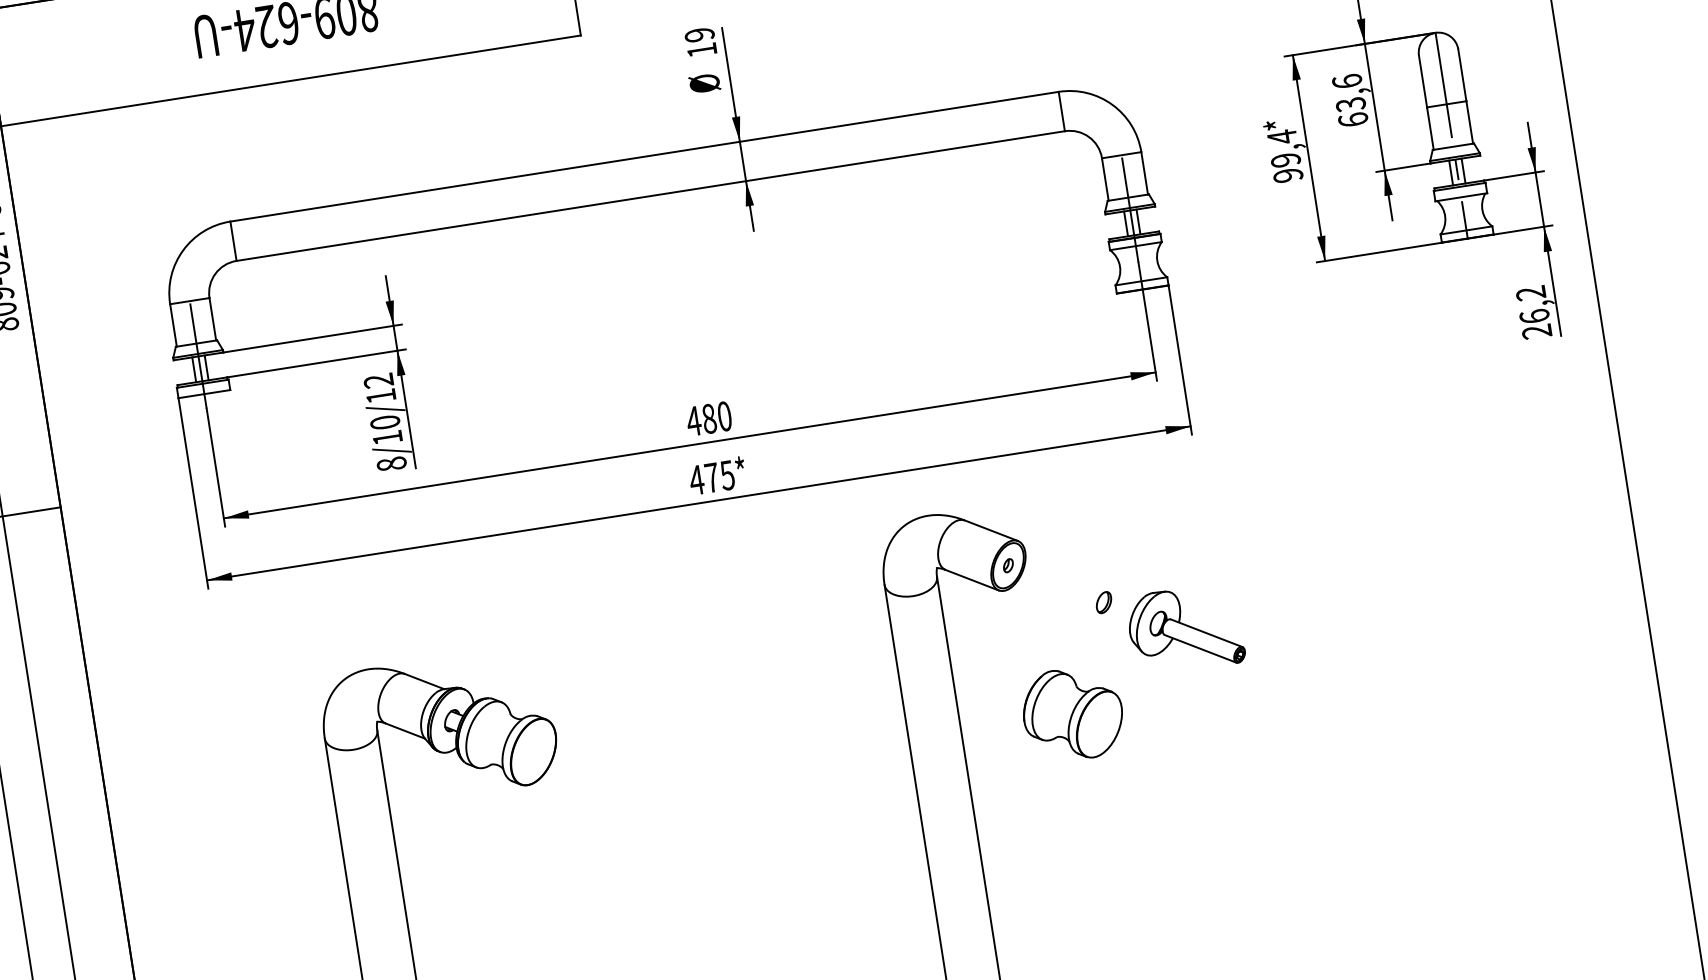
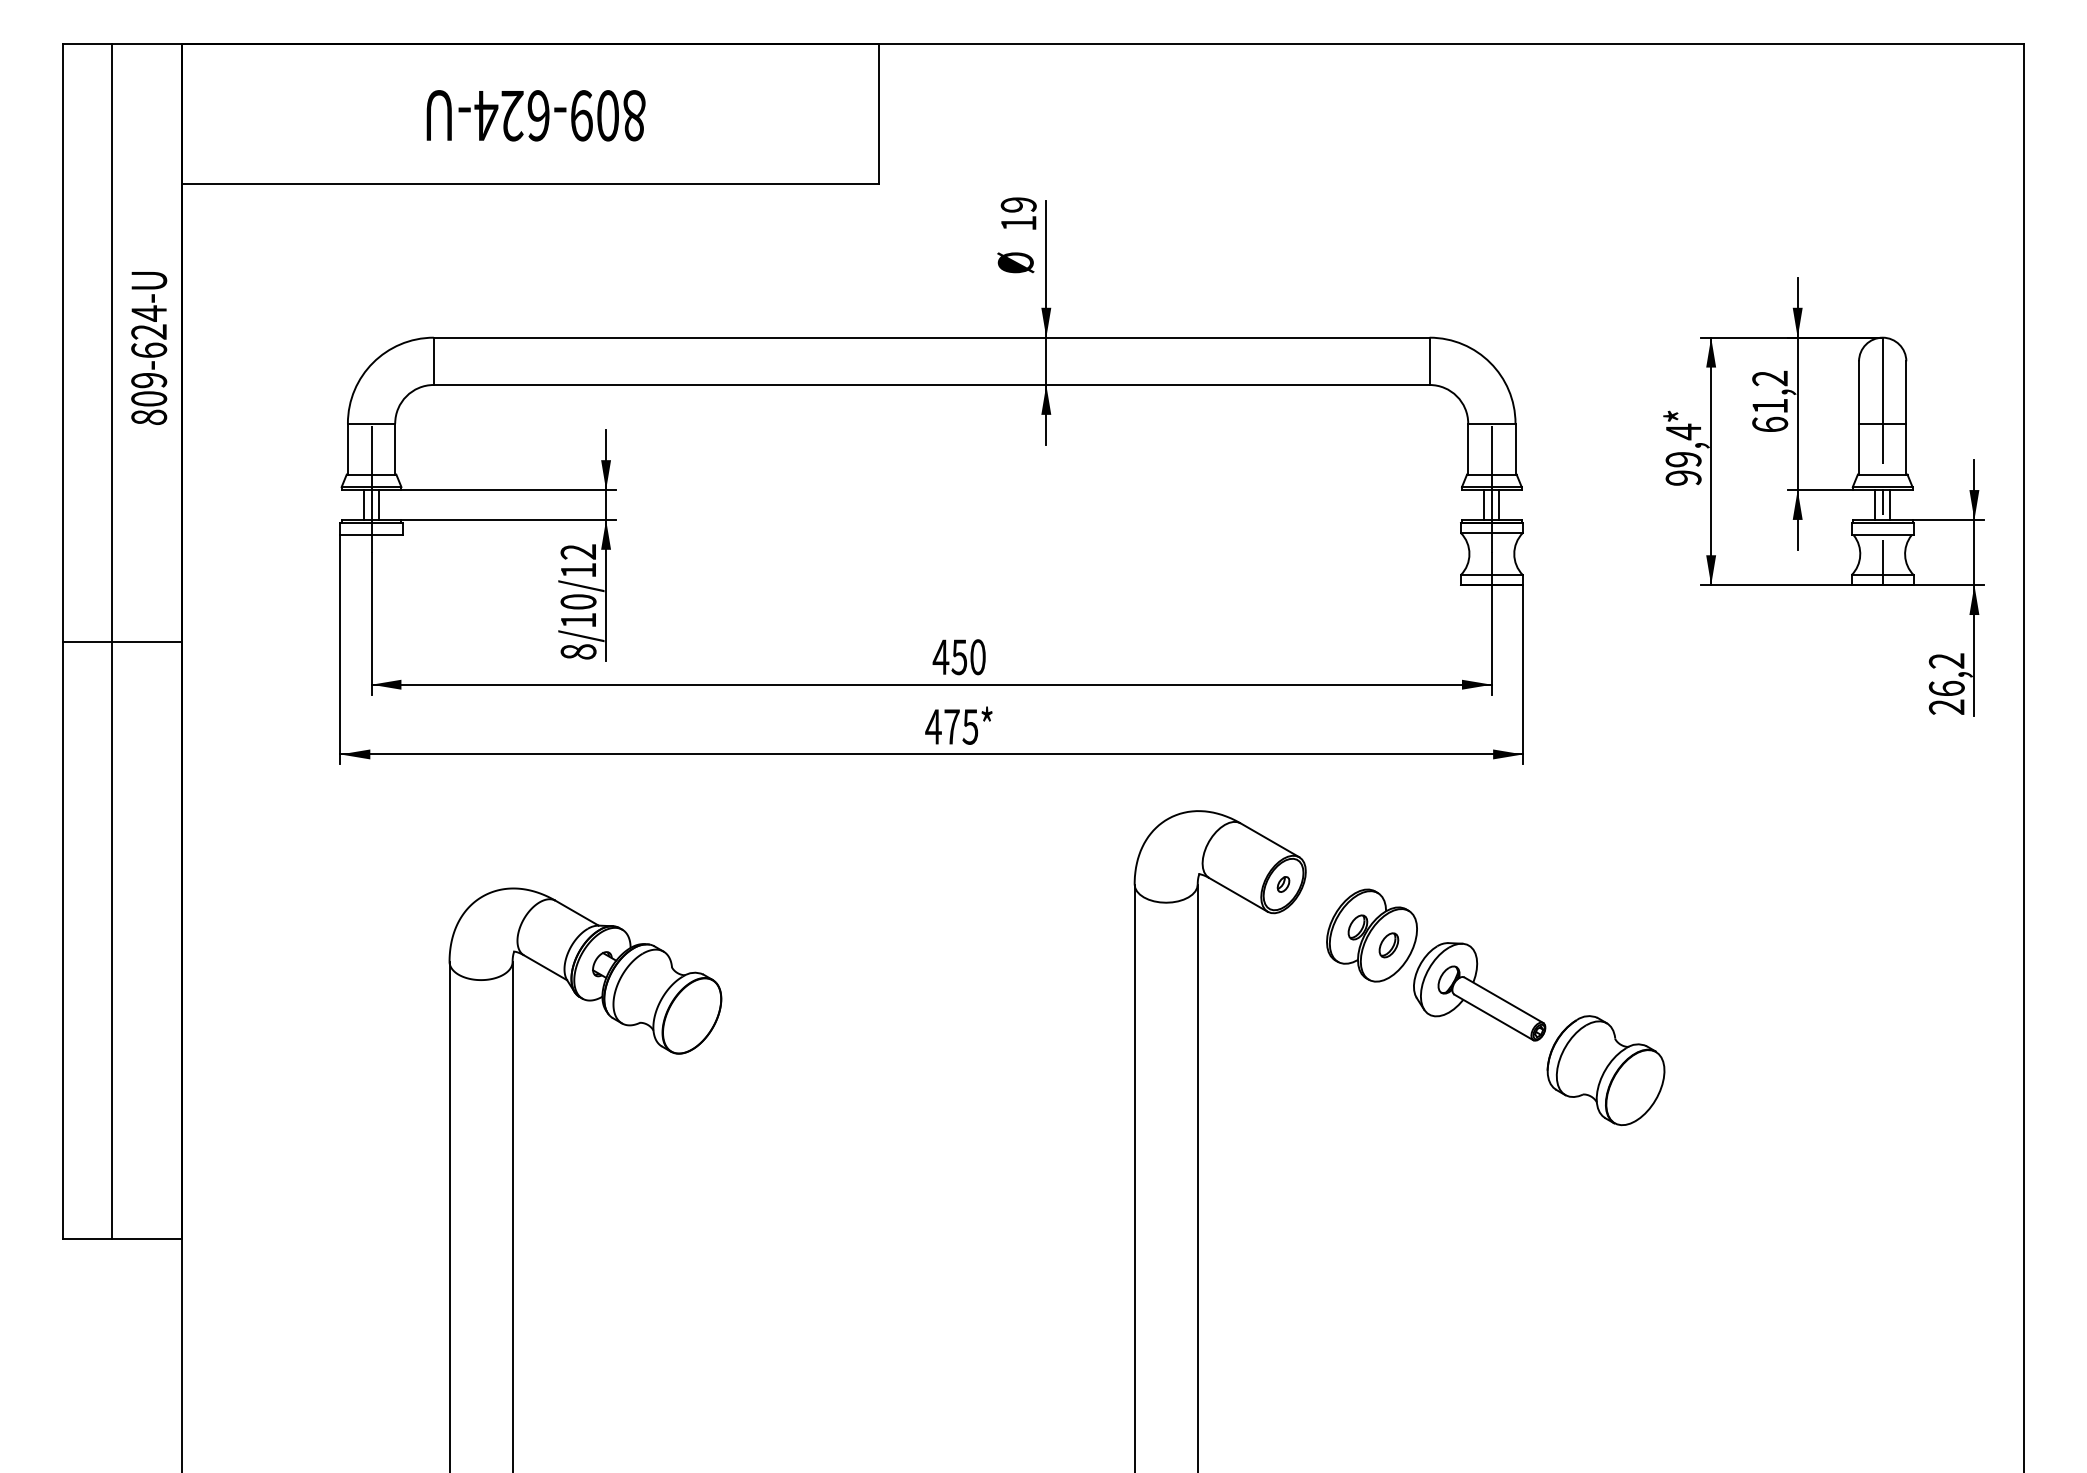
text: (1349, 93) -> (1770, 392), 63,6 -> 61,2
text: (709, 419) -> (959, 657), 480 -> 450
part: (1088, 596) -> (1371, 935), added
part: (1072, 714) -> (1605, 1070), moved

